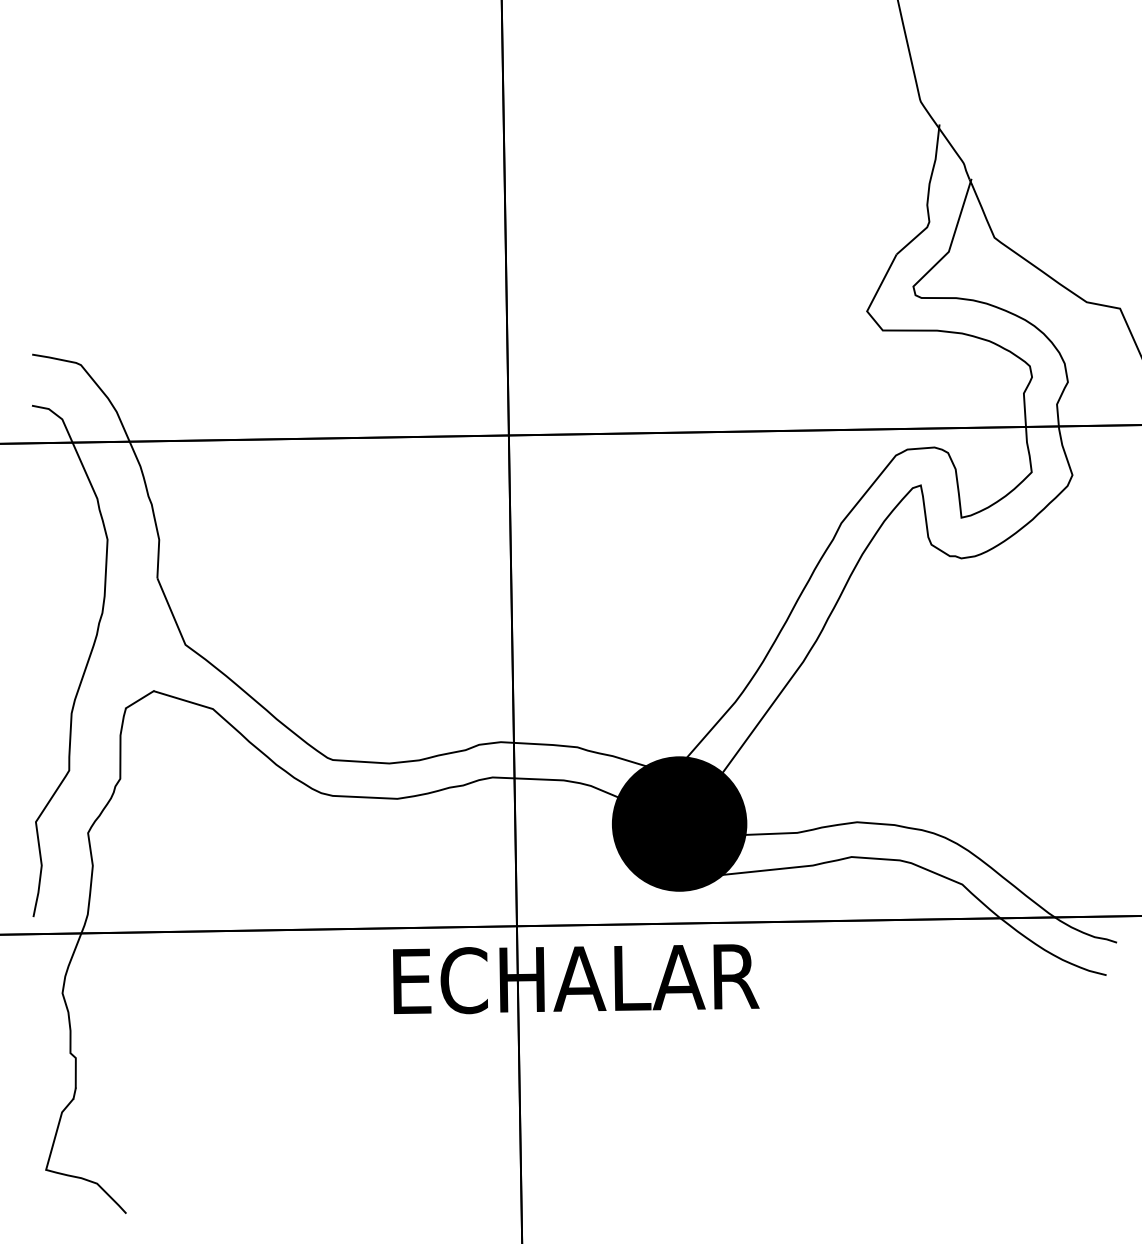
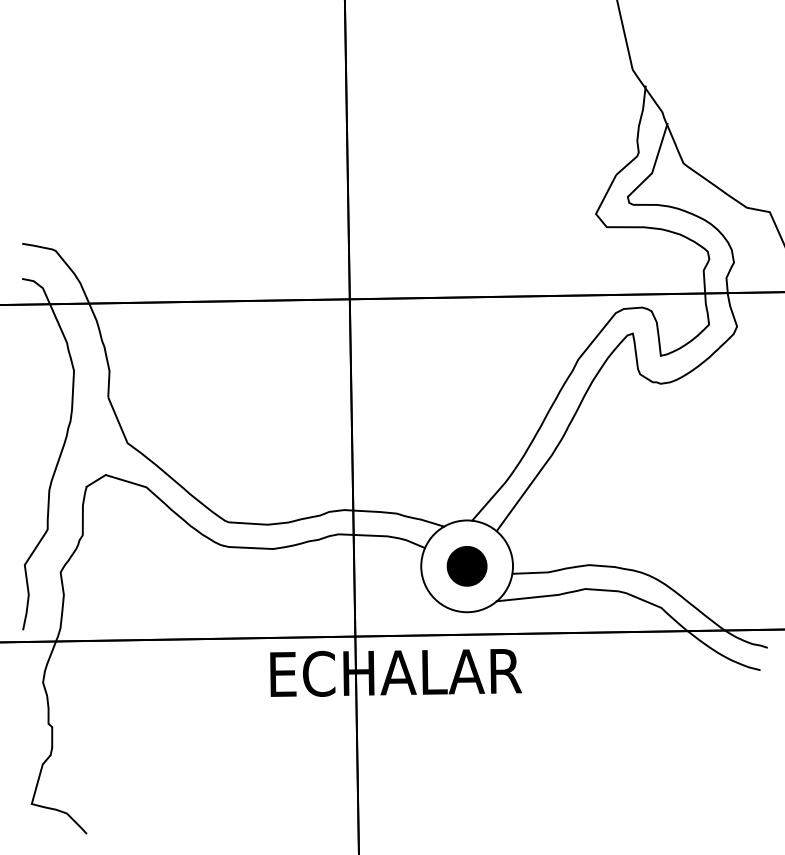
fill: (680, 824) -> (467, 566), removed

